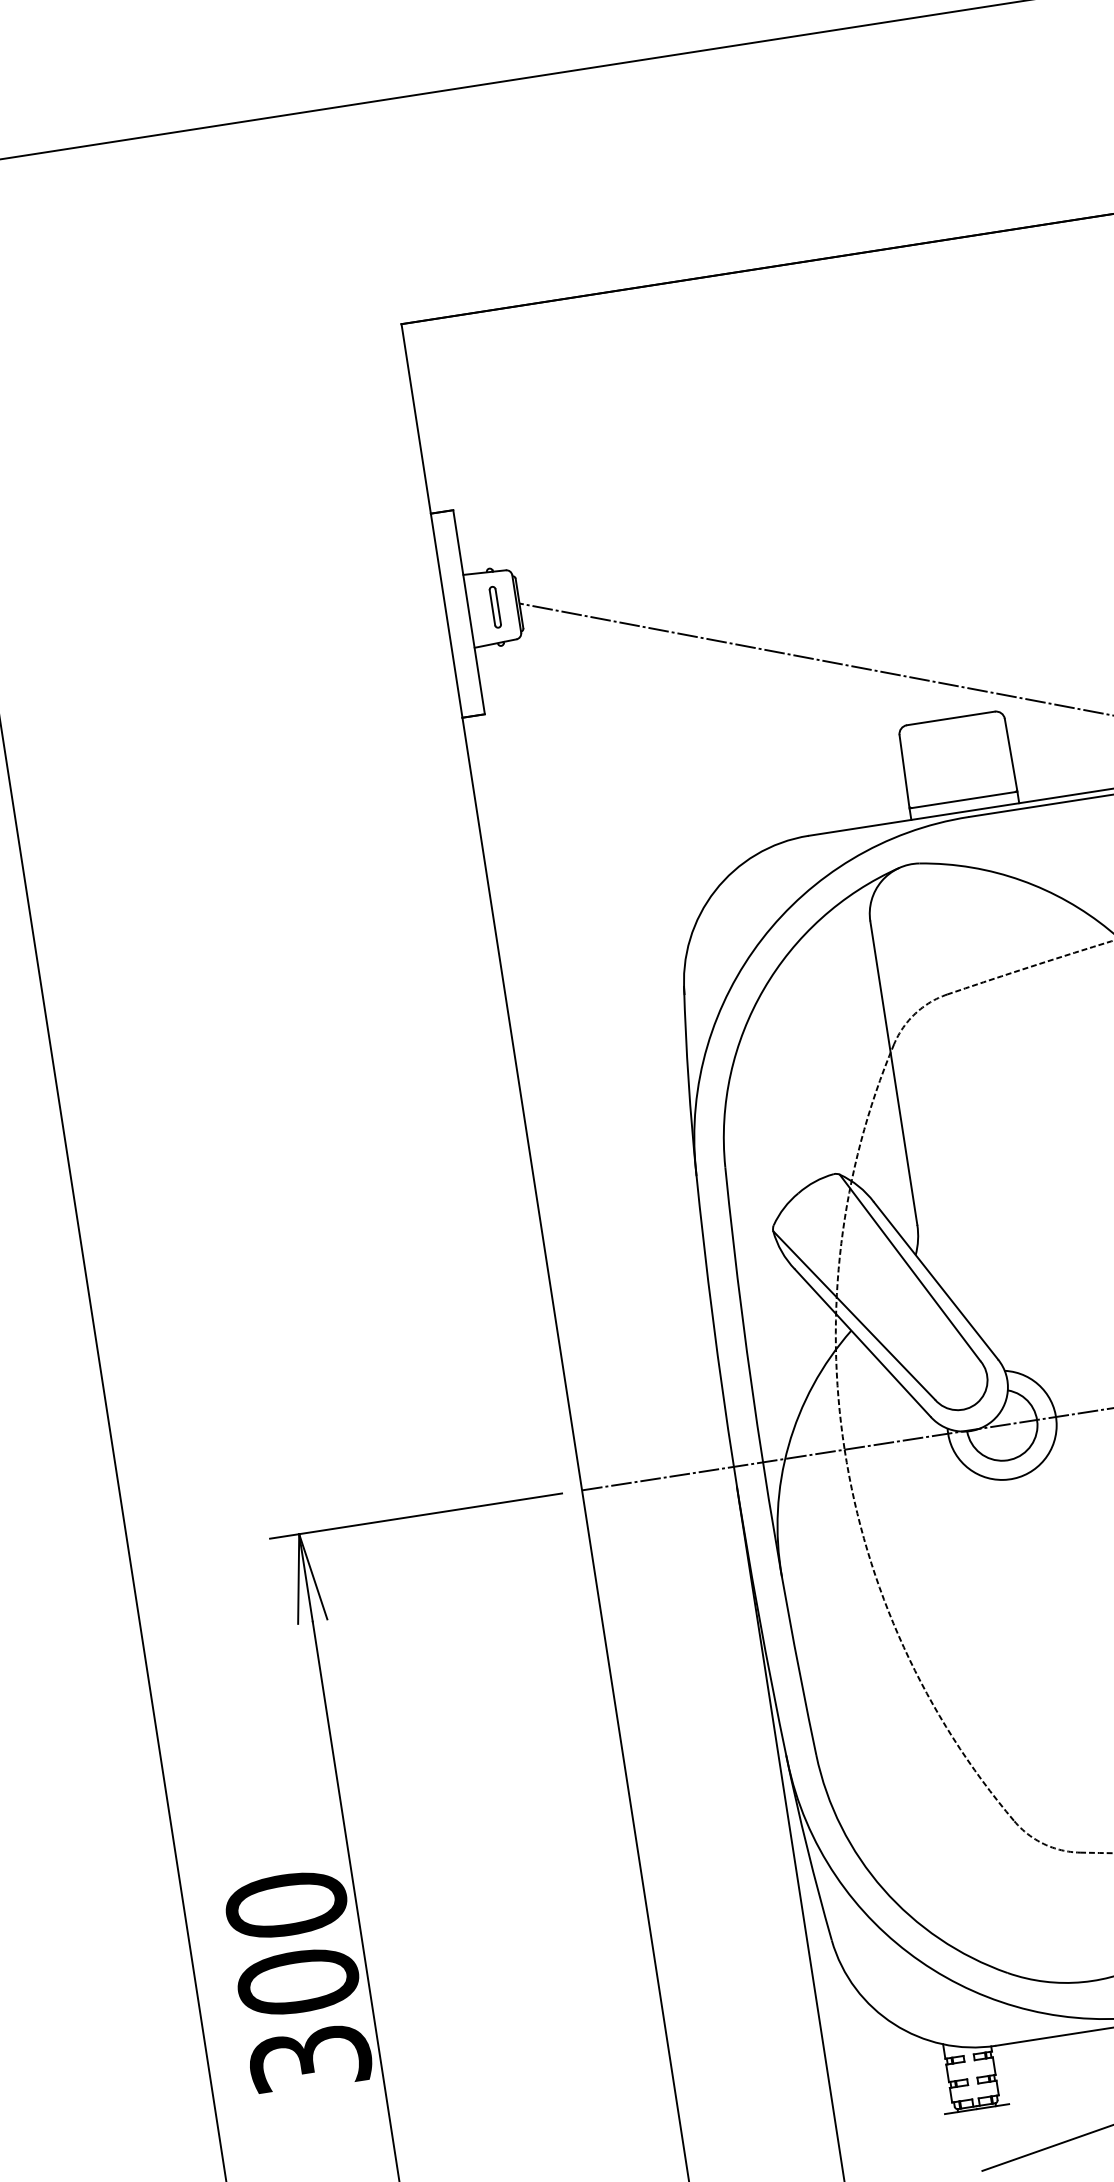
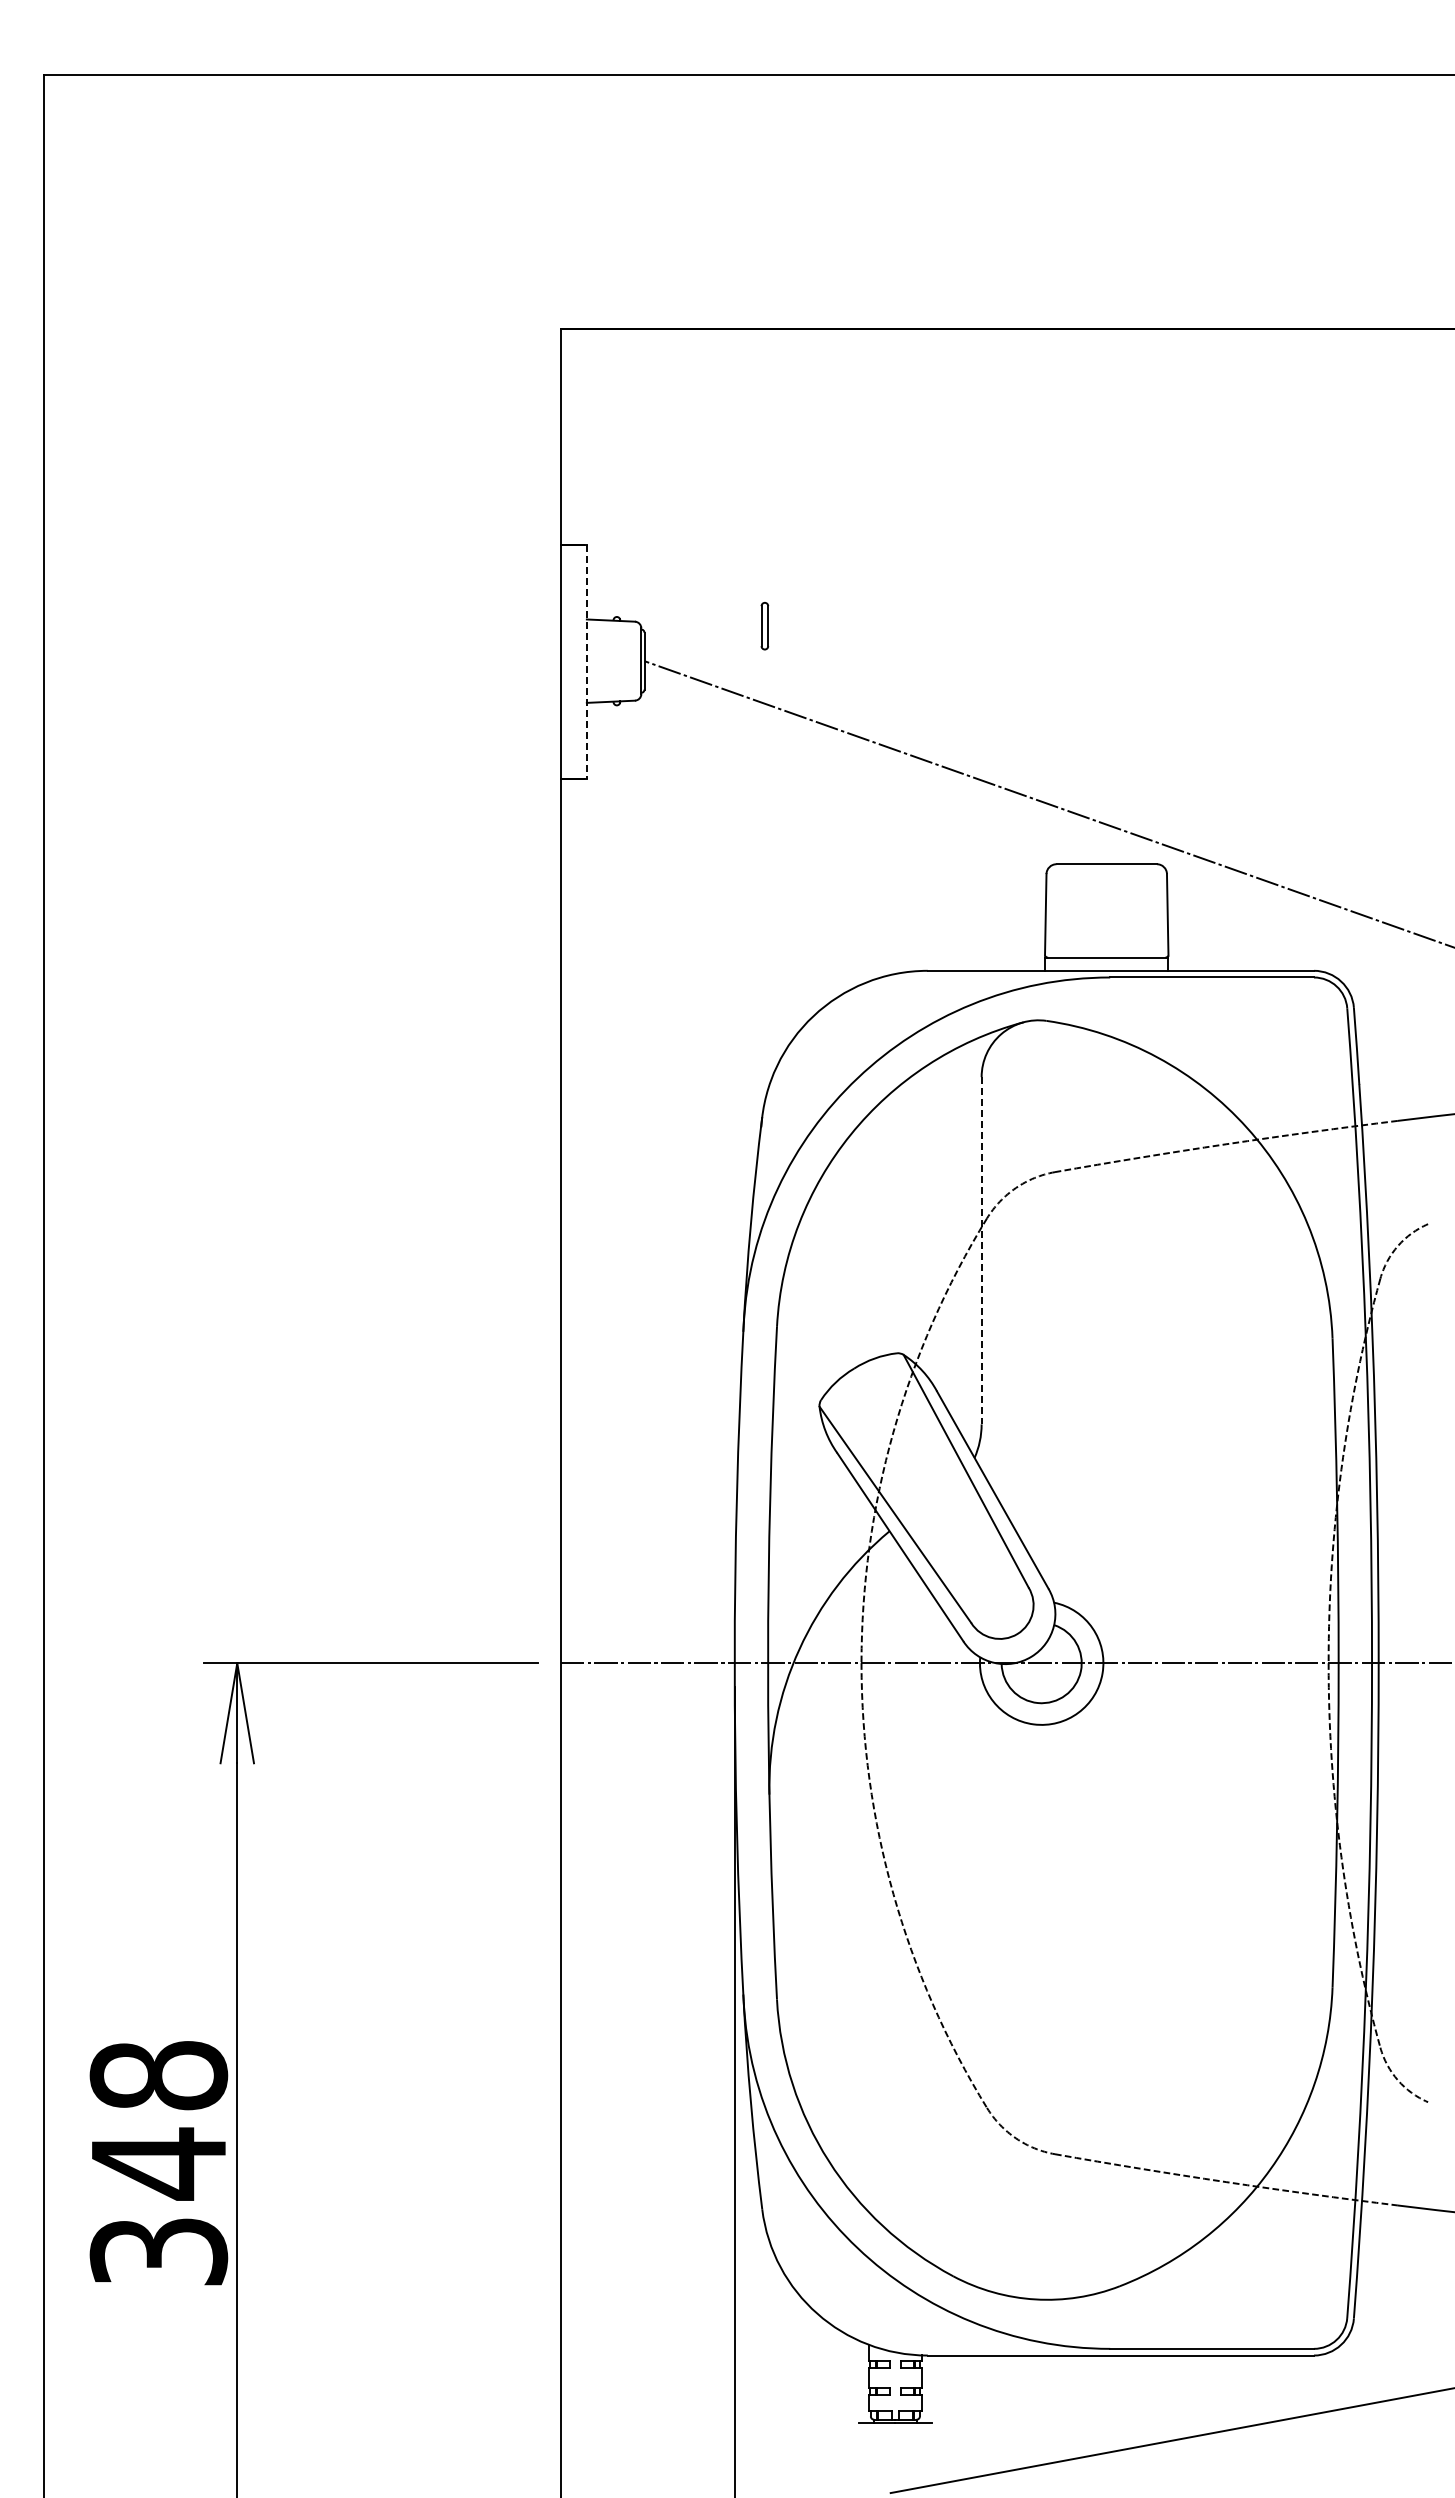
part: (495, 607) -> (764, 626), moved
line: (468, 612) -> (586, 662), solid -> dashed
line: (893, 1072) -> (981, 1250), solid -> dashed
text: (292, 1944) -> (158, 2120), 300 -> 348

